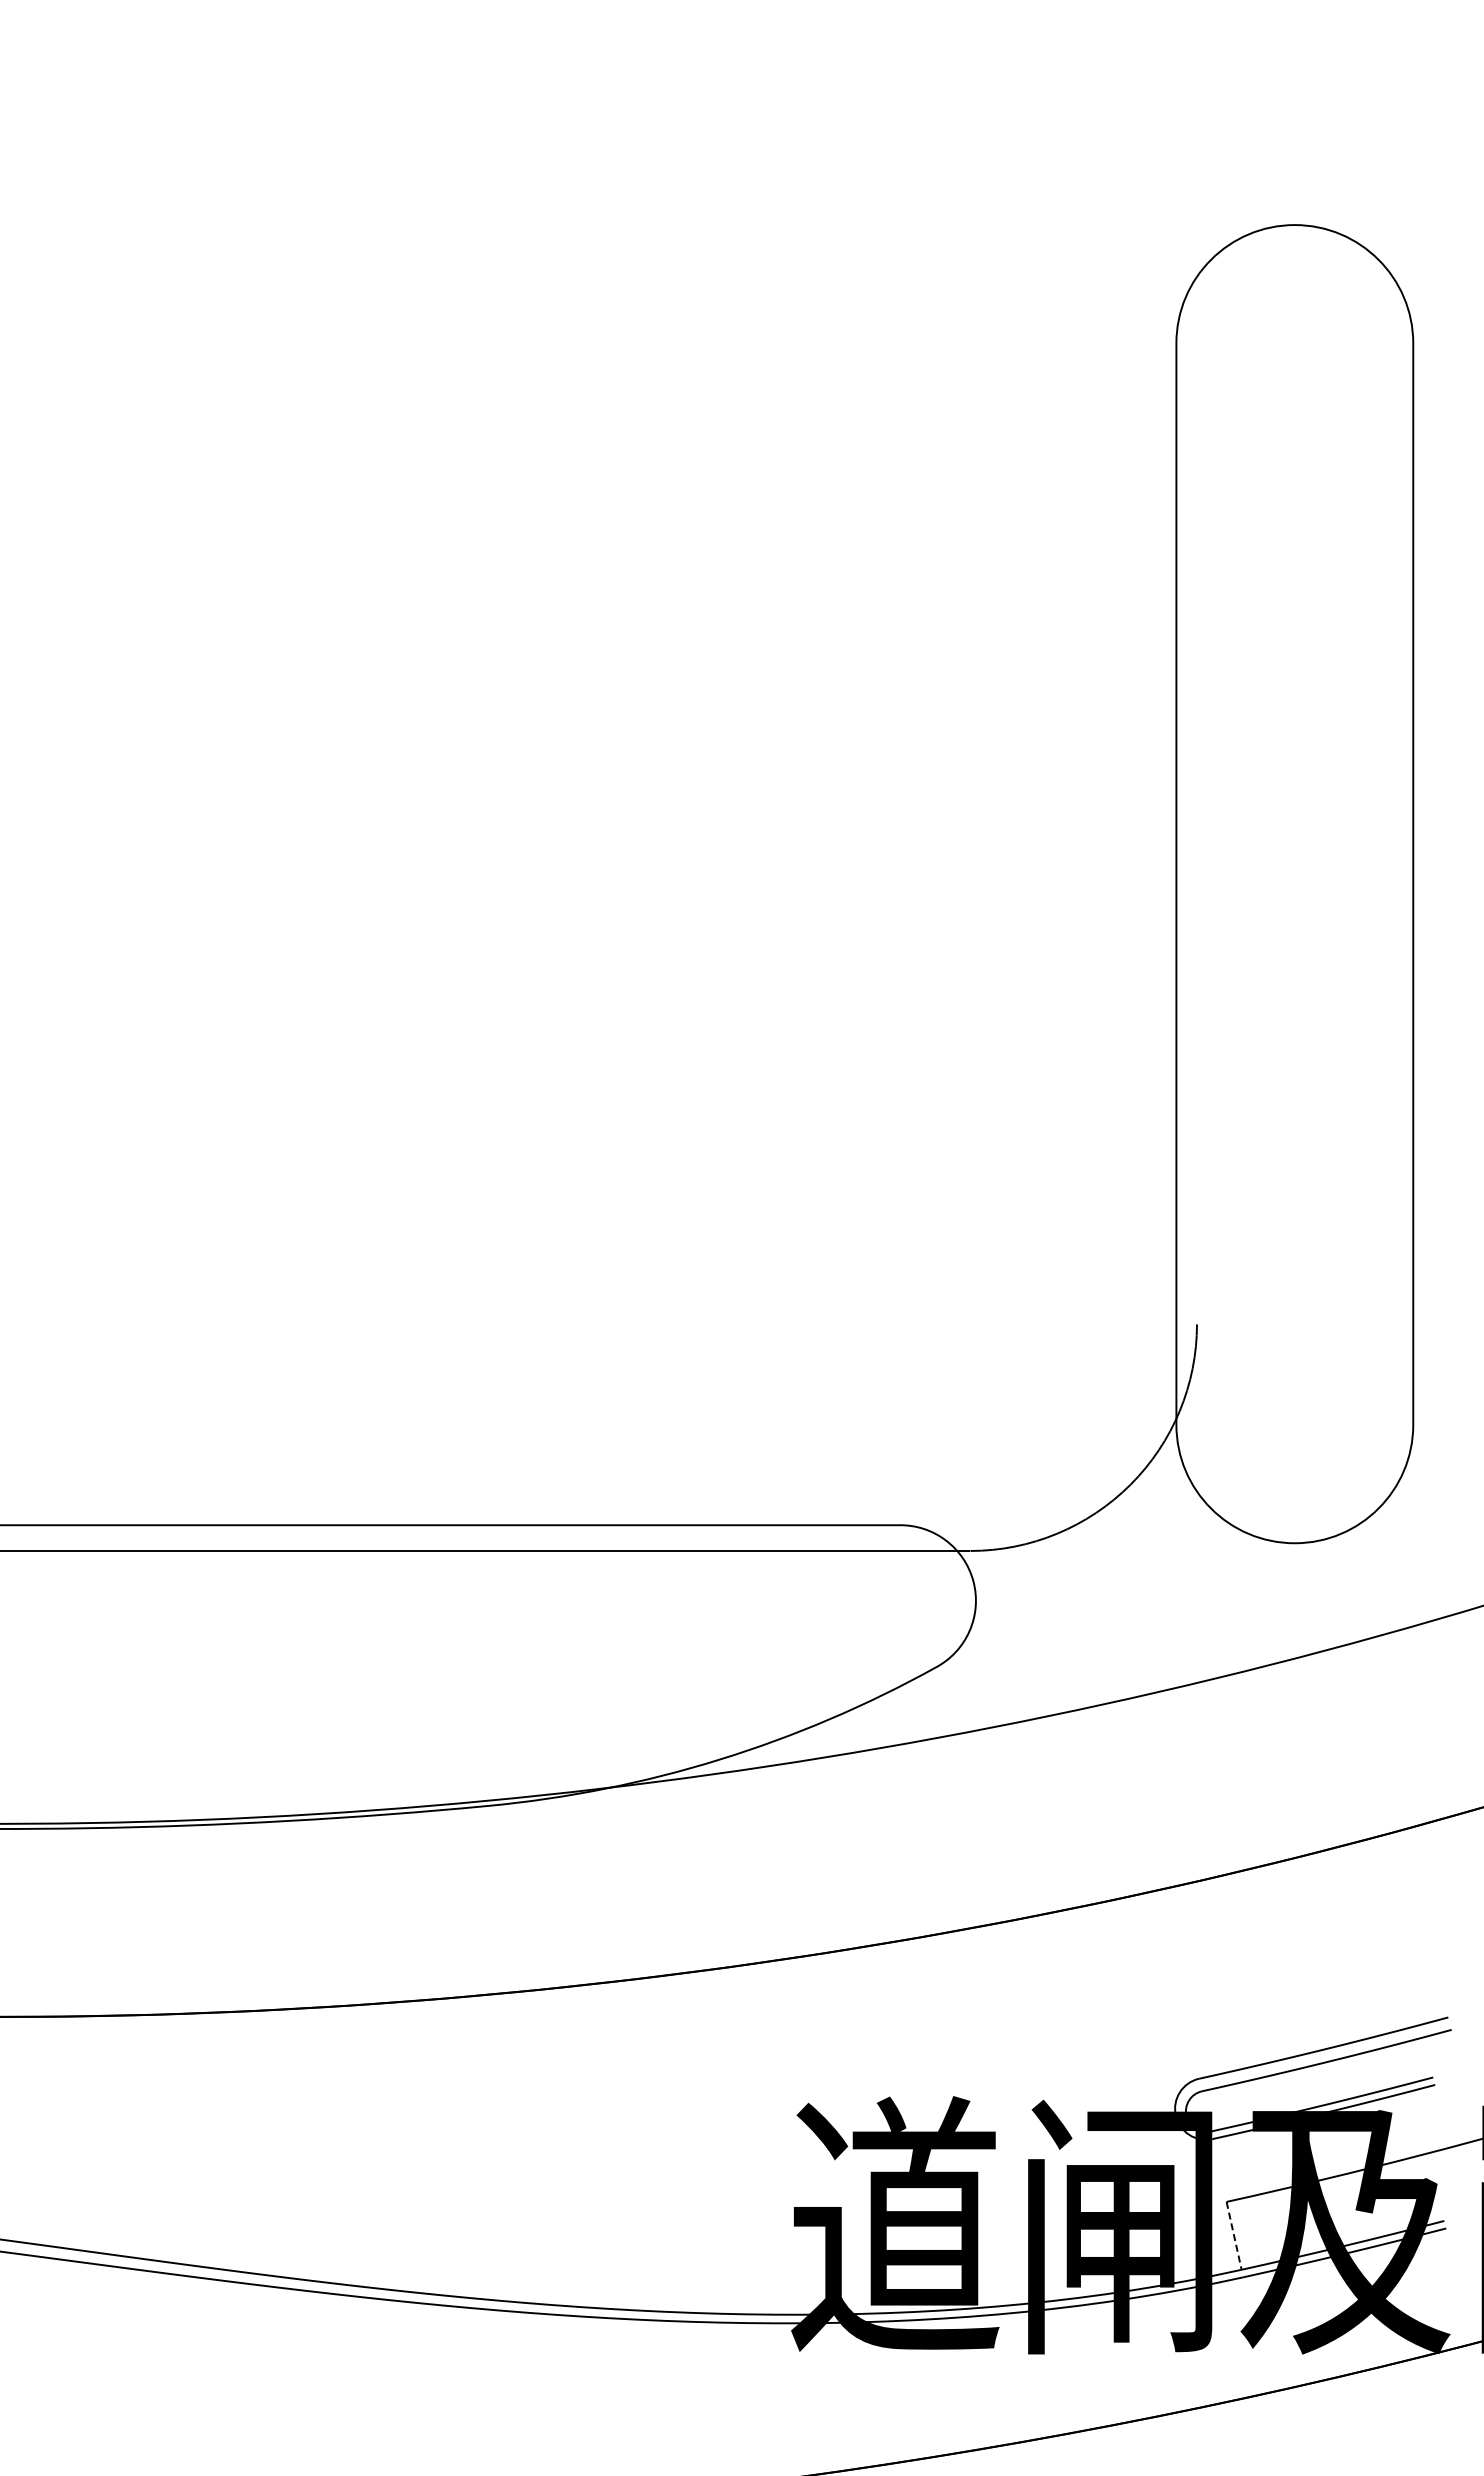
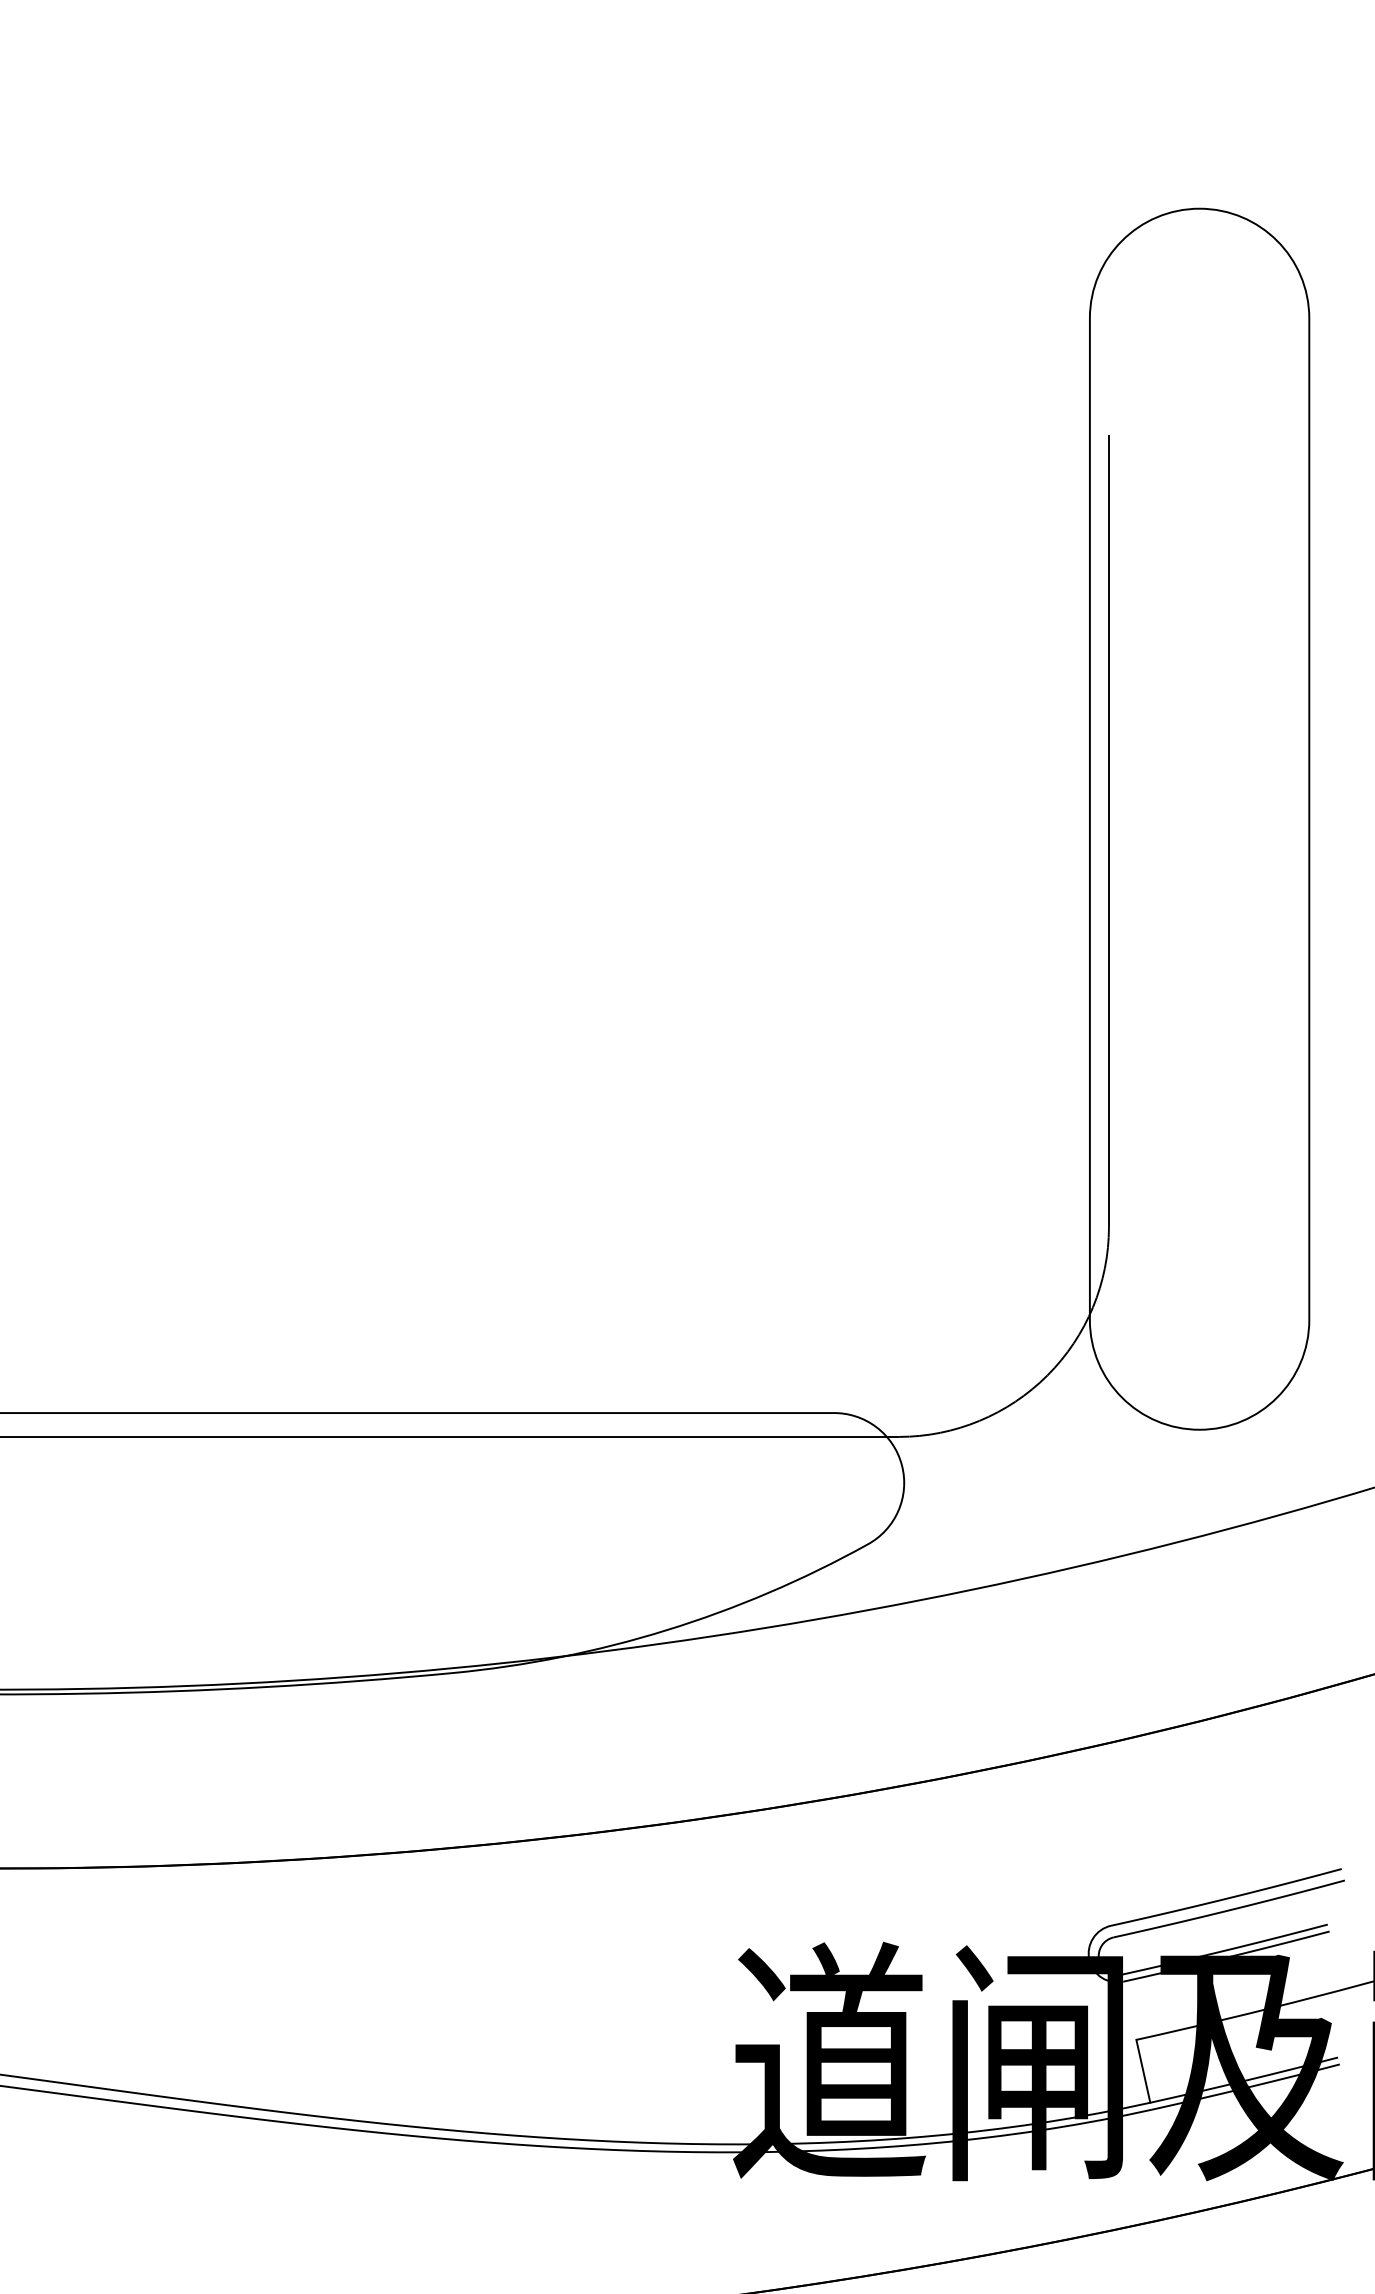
line: (1197, 896) -> (1109, 830), added
line: (1234, 2235) -> (1143, 2070), dashed -> solid

